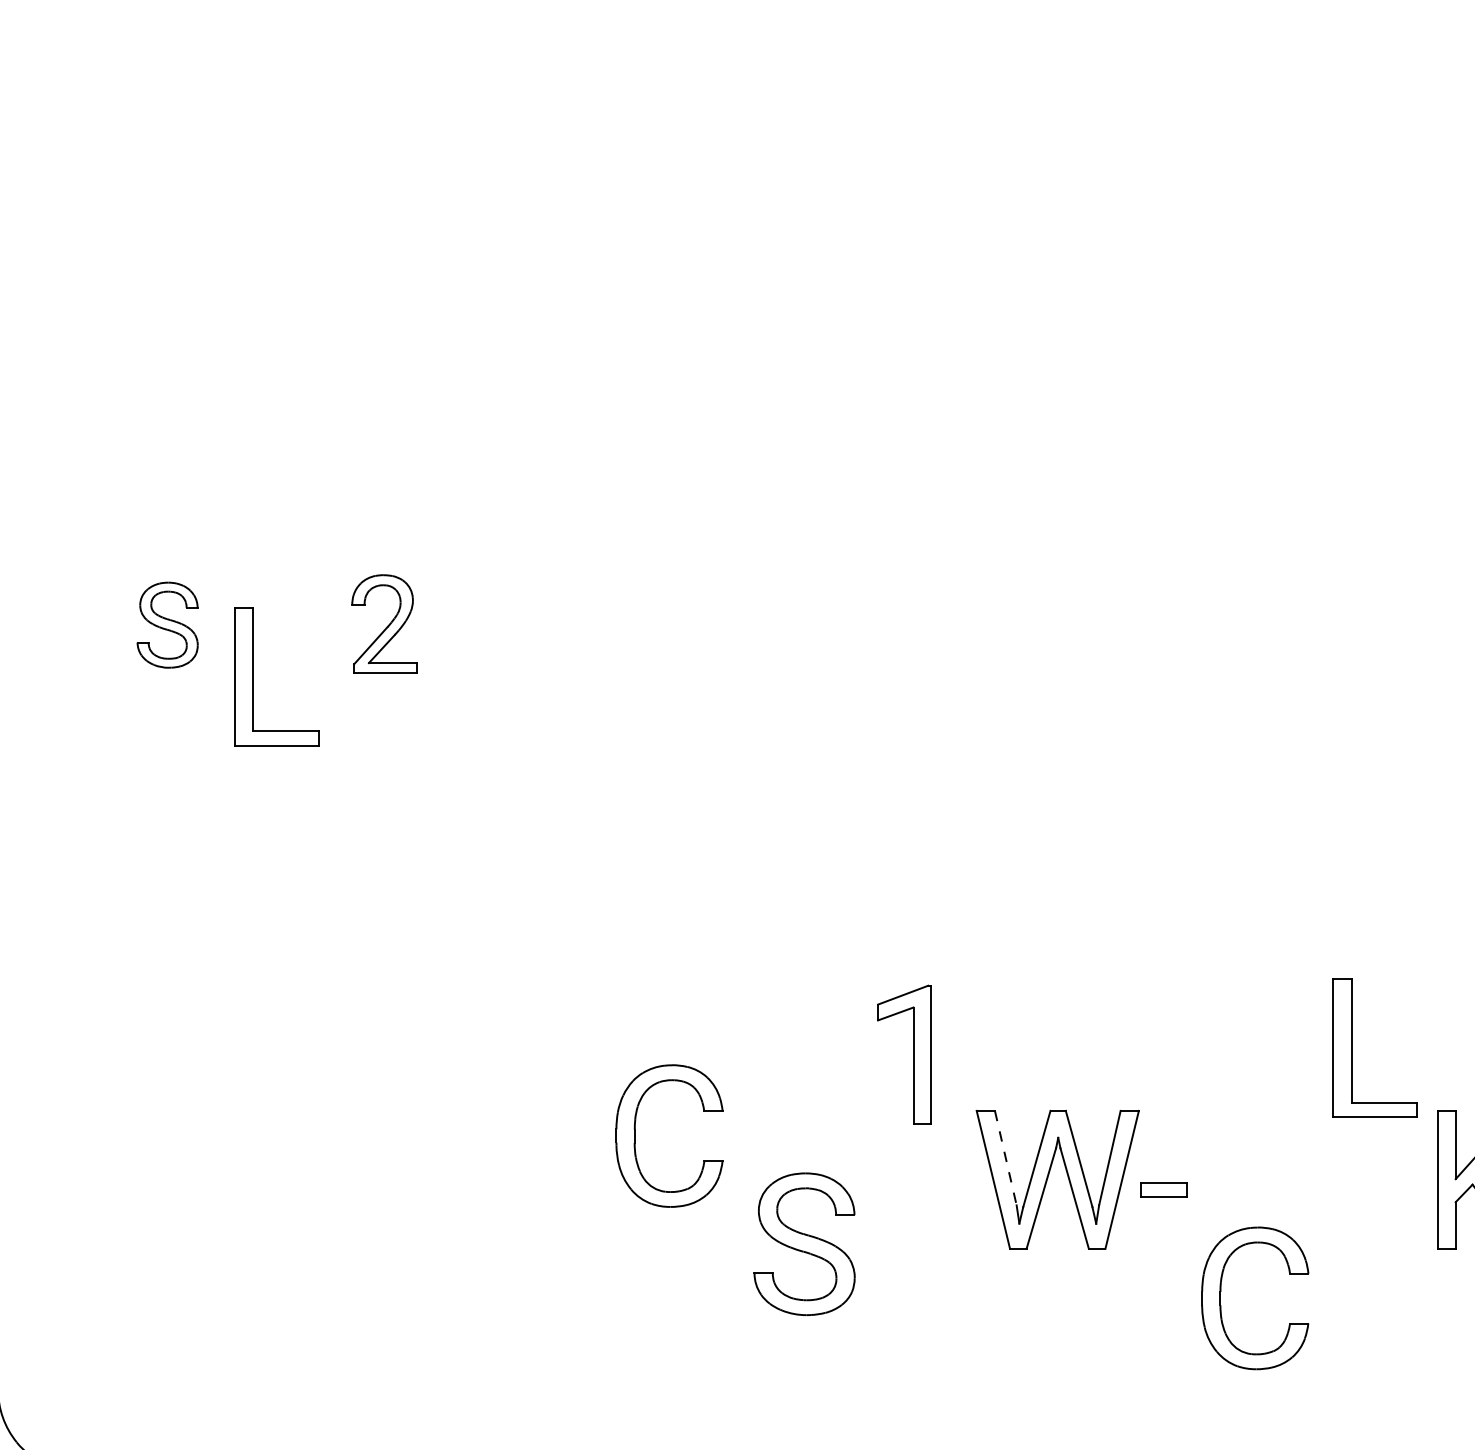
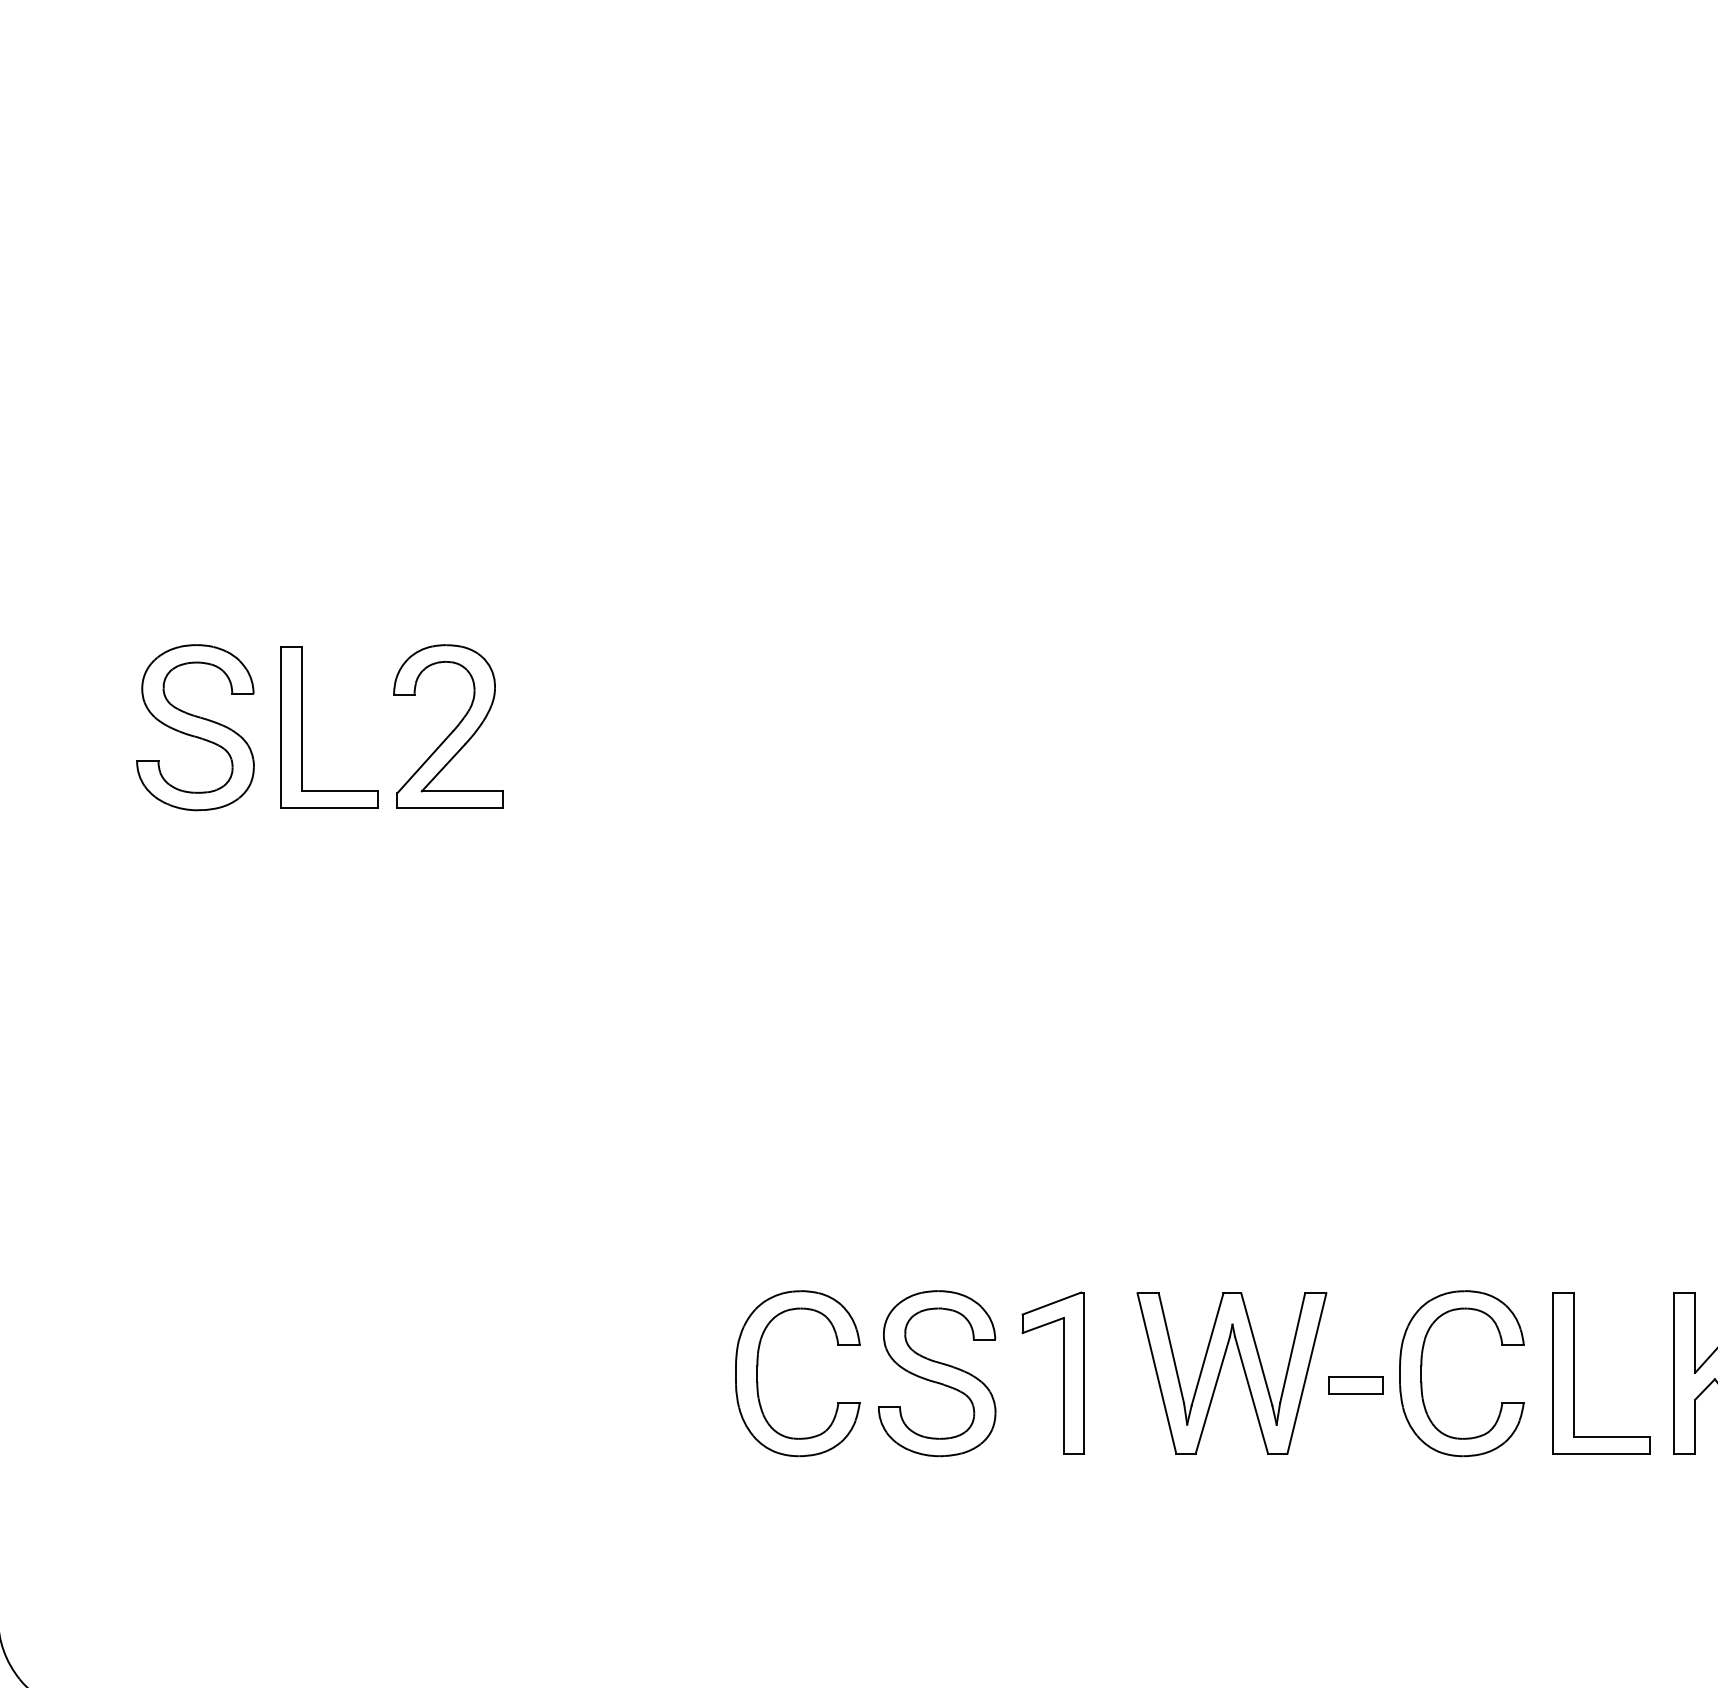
part: (167, 624) -> (195, 727), size x1.67
part: (384, 624) -> (448, 726), size x1.43
part: (253, 676) -> (302, 727), moved
part: (1351, 1048) -> (1574, 1373), moved
part: (913, 1054) -> (1063, 1372), moved
part: (635, 1129) -> (758, 1365), moved
line: (1005, 1158) -> (1171, 1348), dashed -> solid
part: (804, 1244) -> (937, 1373), moved
part: (1221, 1291) -> (1422, 1365), moved

